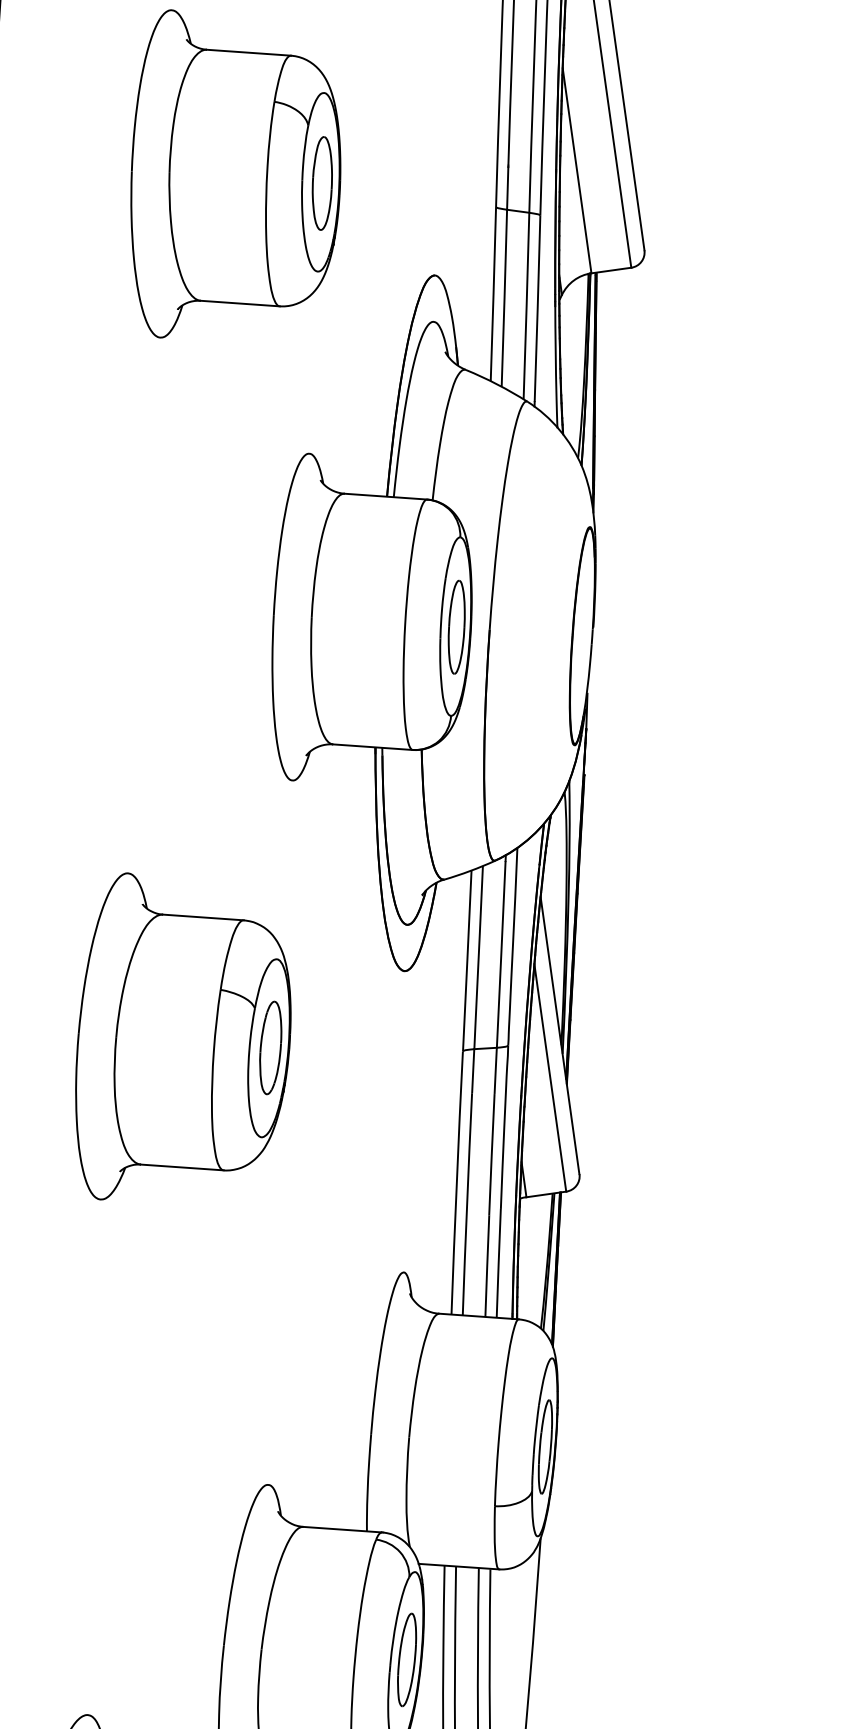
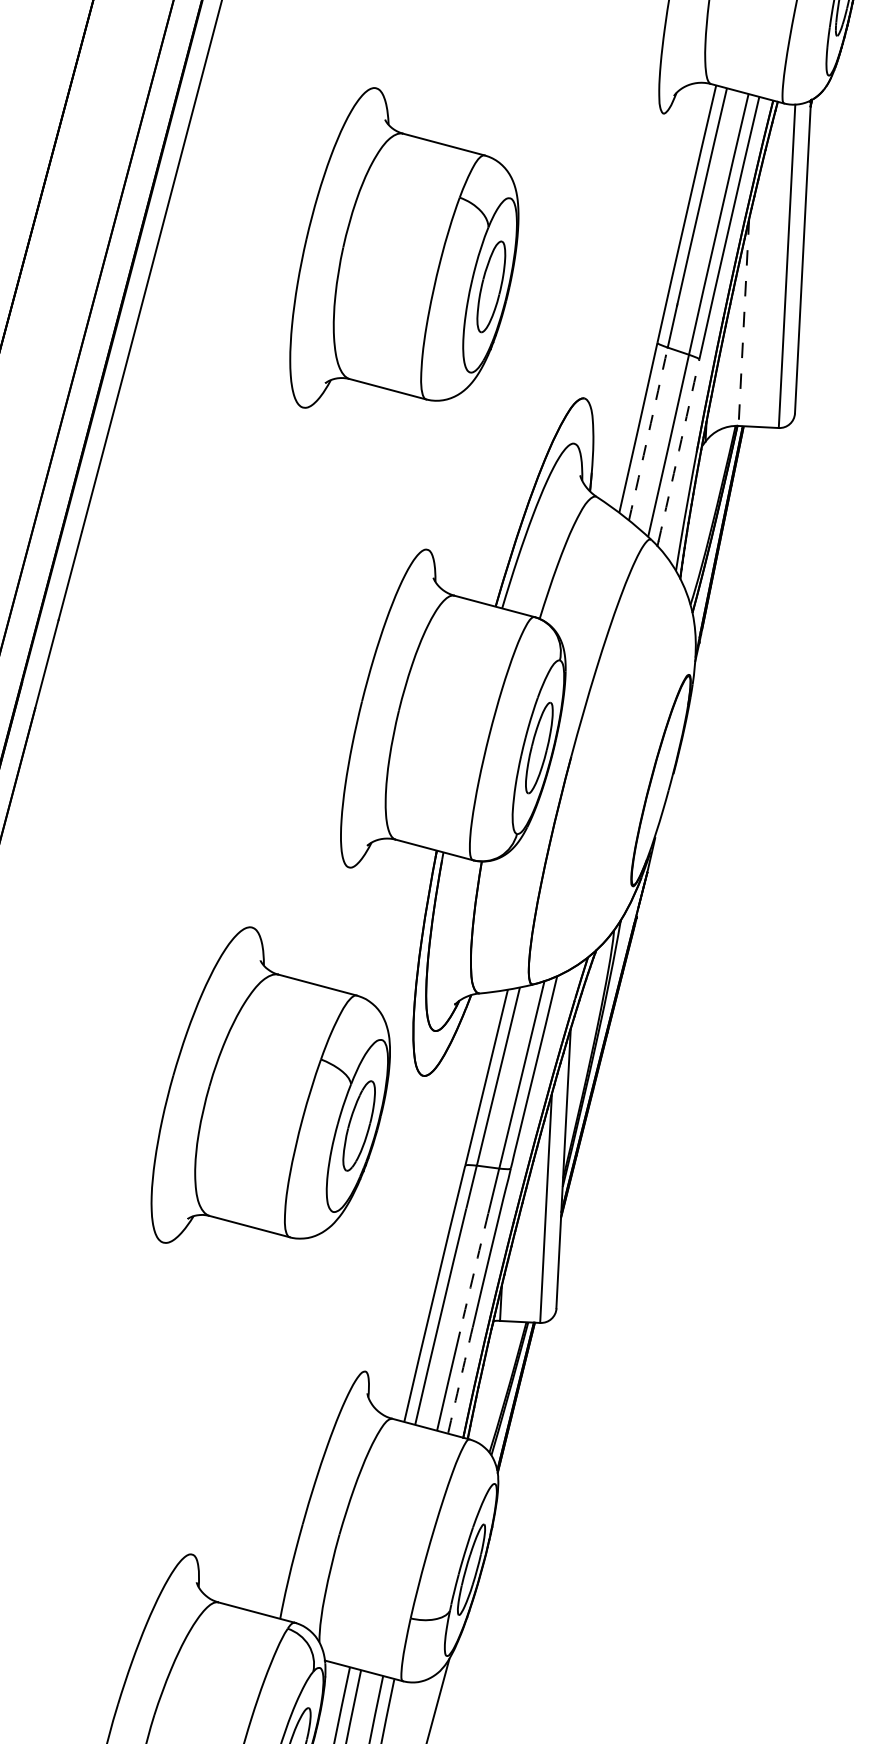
line: (576, 171) -> (743, 323), solid -> dashed
arc: (504, 298) -> (648, 434), solid -> dashed
arc: (538, 308) -> (679, 450), solid -> dashed
part: (175, 1023) -> (270, 1084), moved
arc: (492, 1154) -> (474, 1272), solid -> dashed
arc: (498, 1263) -> (460, 1380), solid -> dashed

